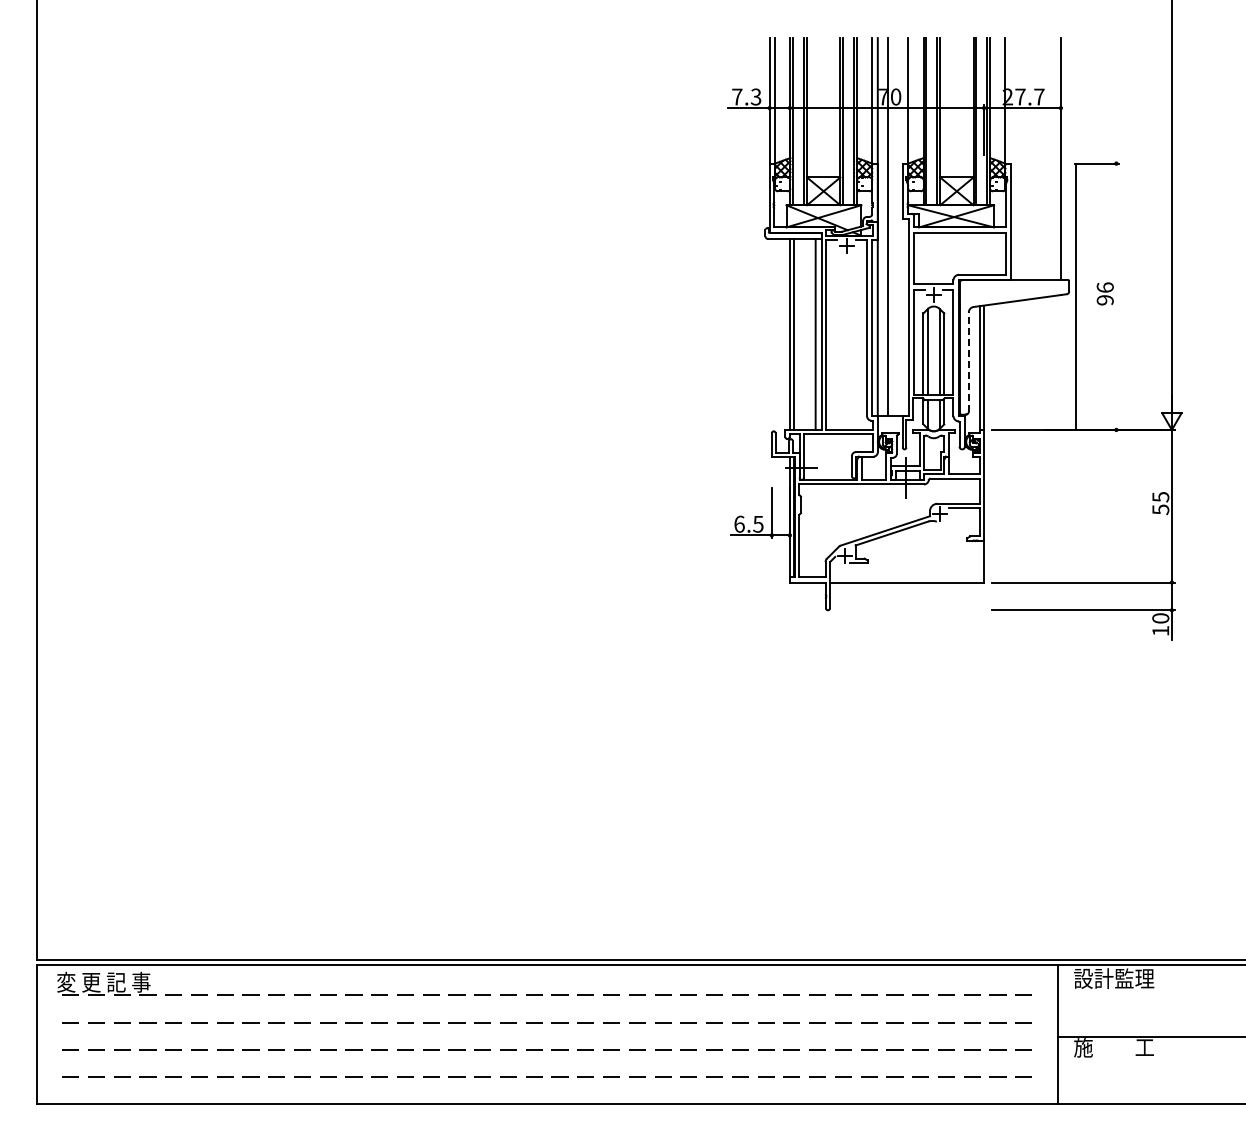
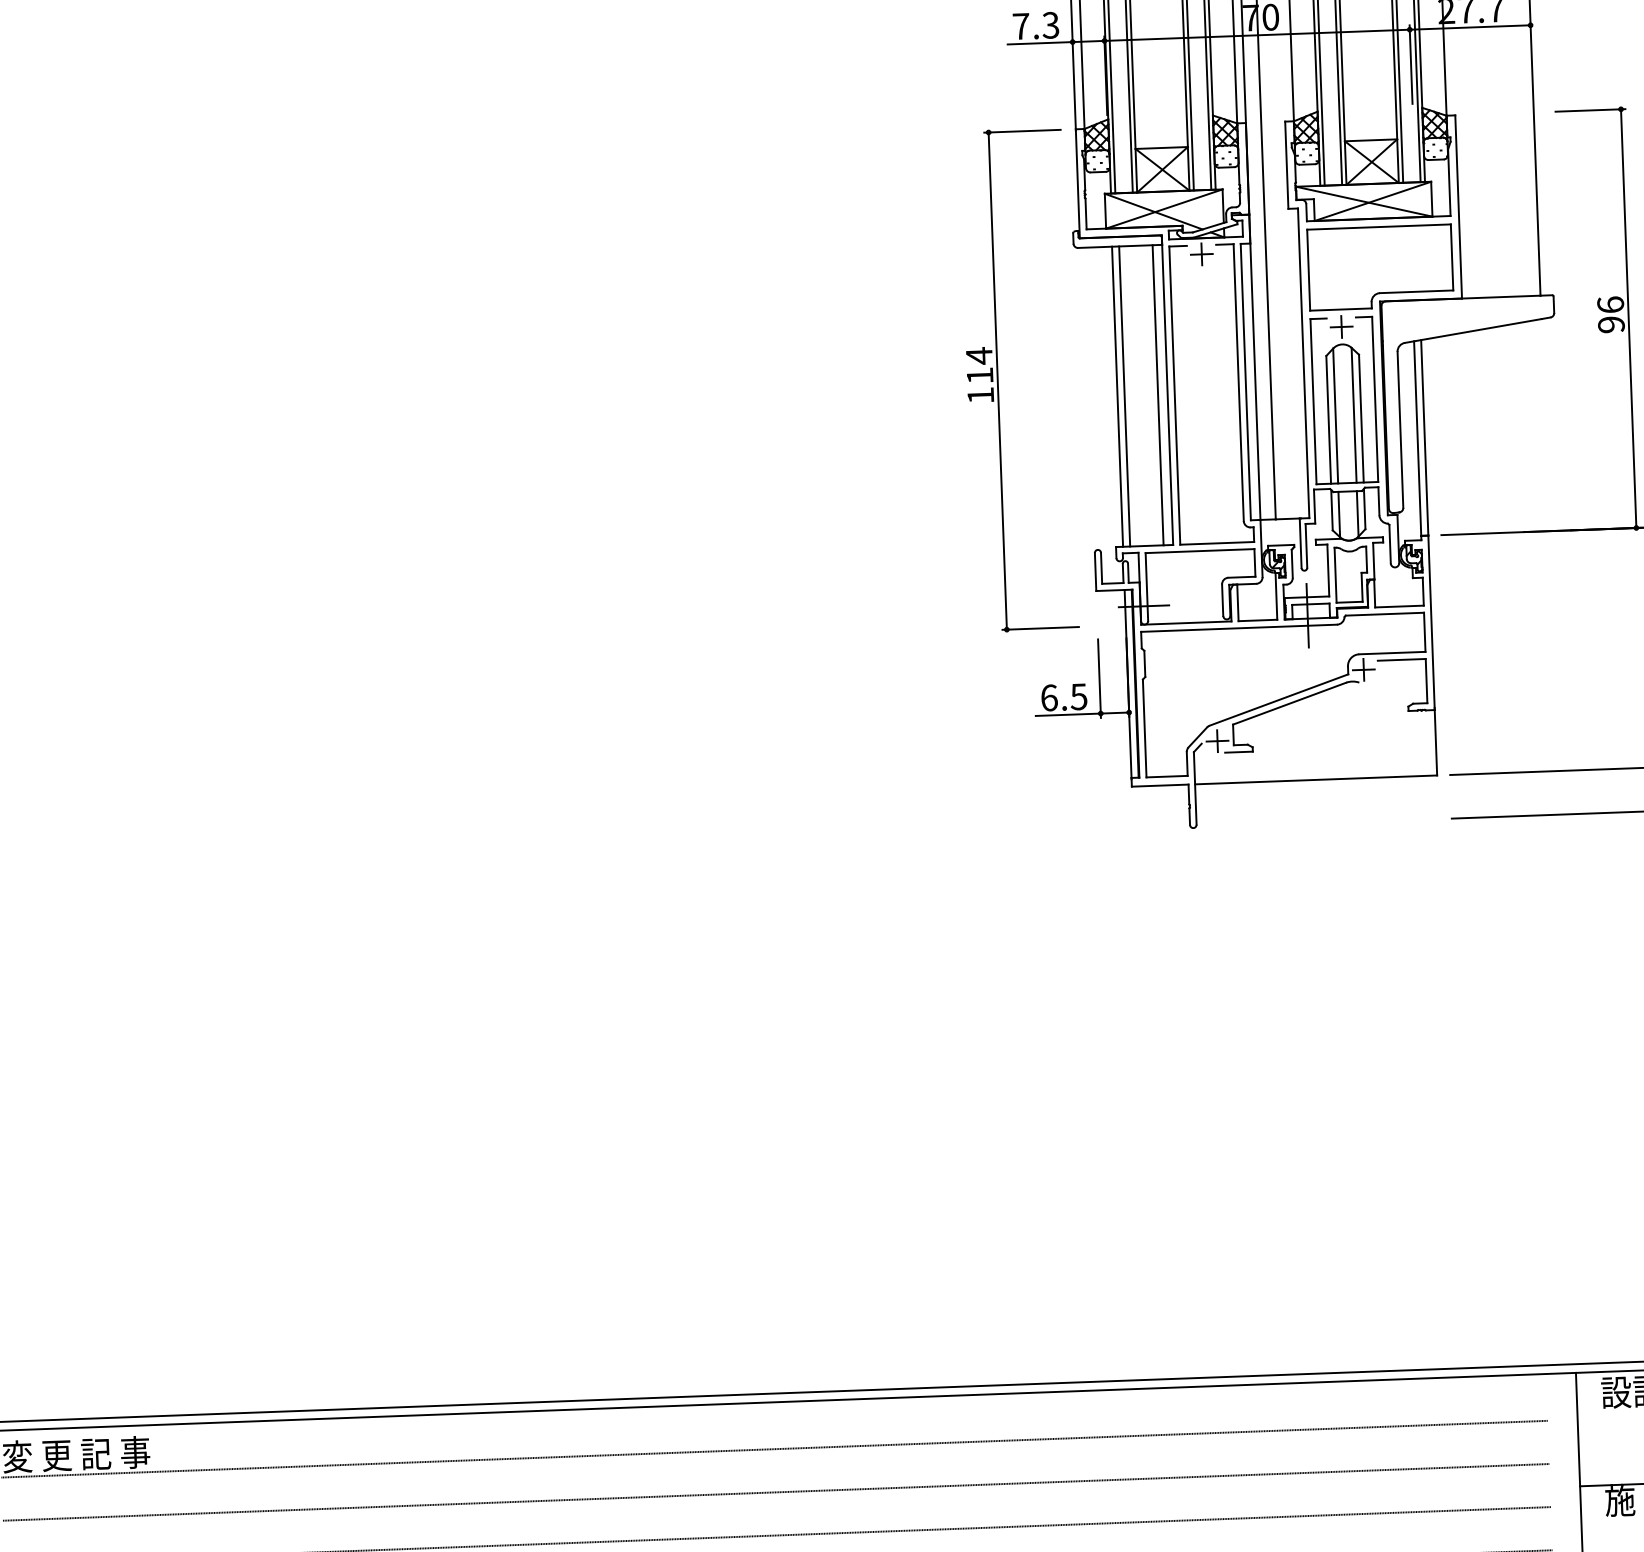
line: (1076, 296) -> (1628, 318), moved
part: (714, 321) -> (998, 380), added
line: (968, 362) -> (1399, 430), dashed -> solid

